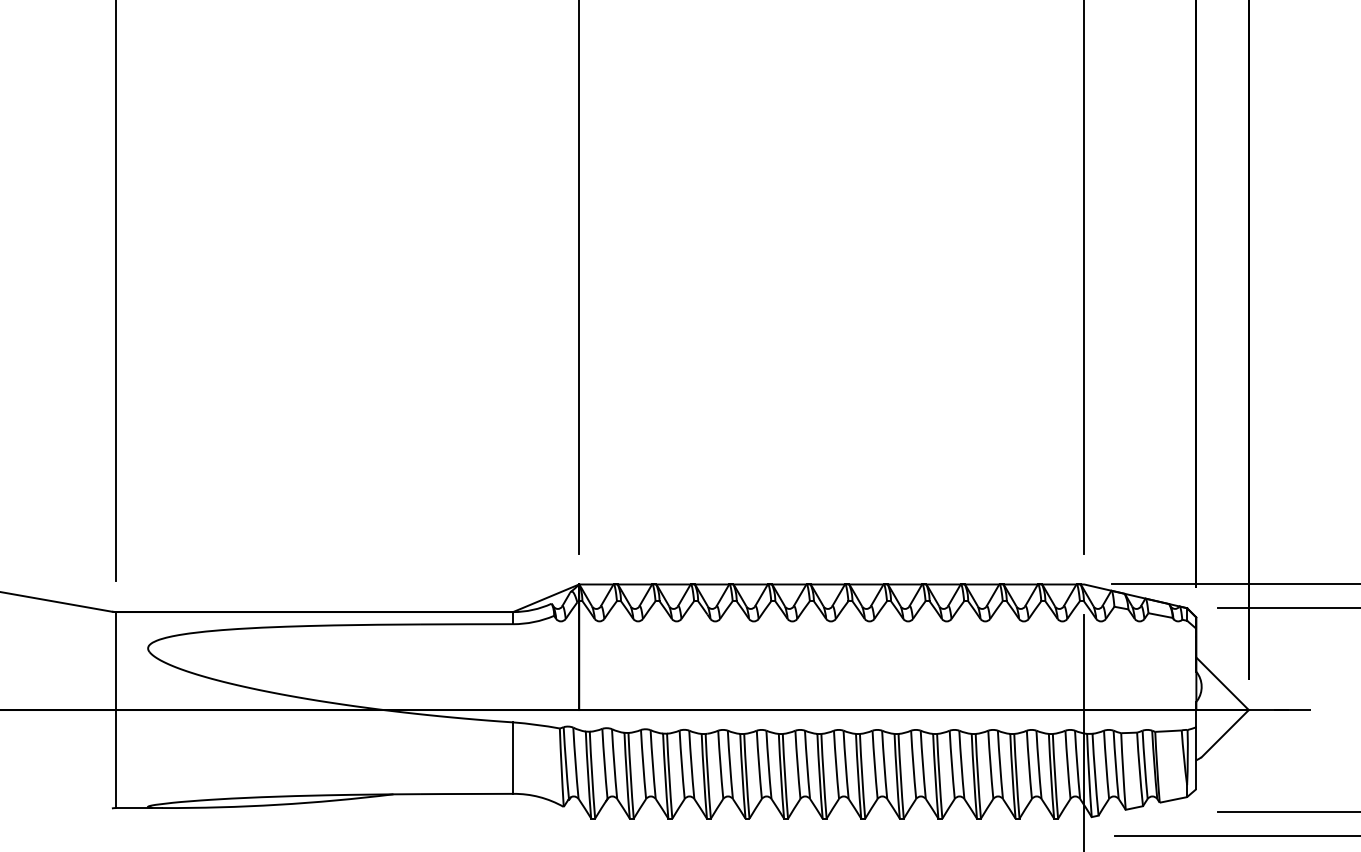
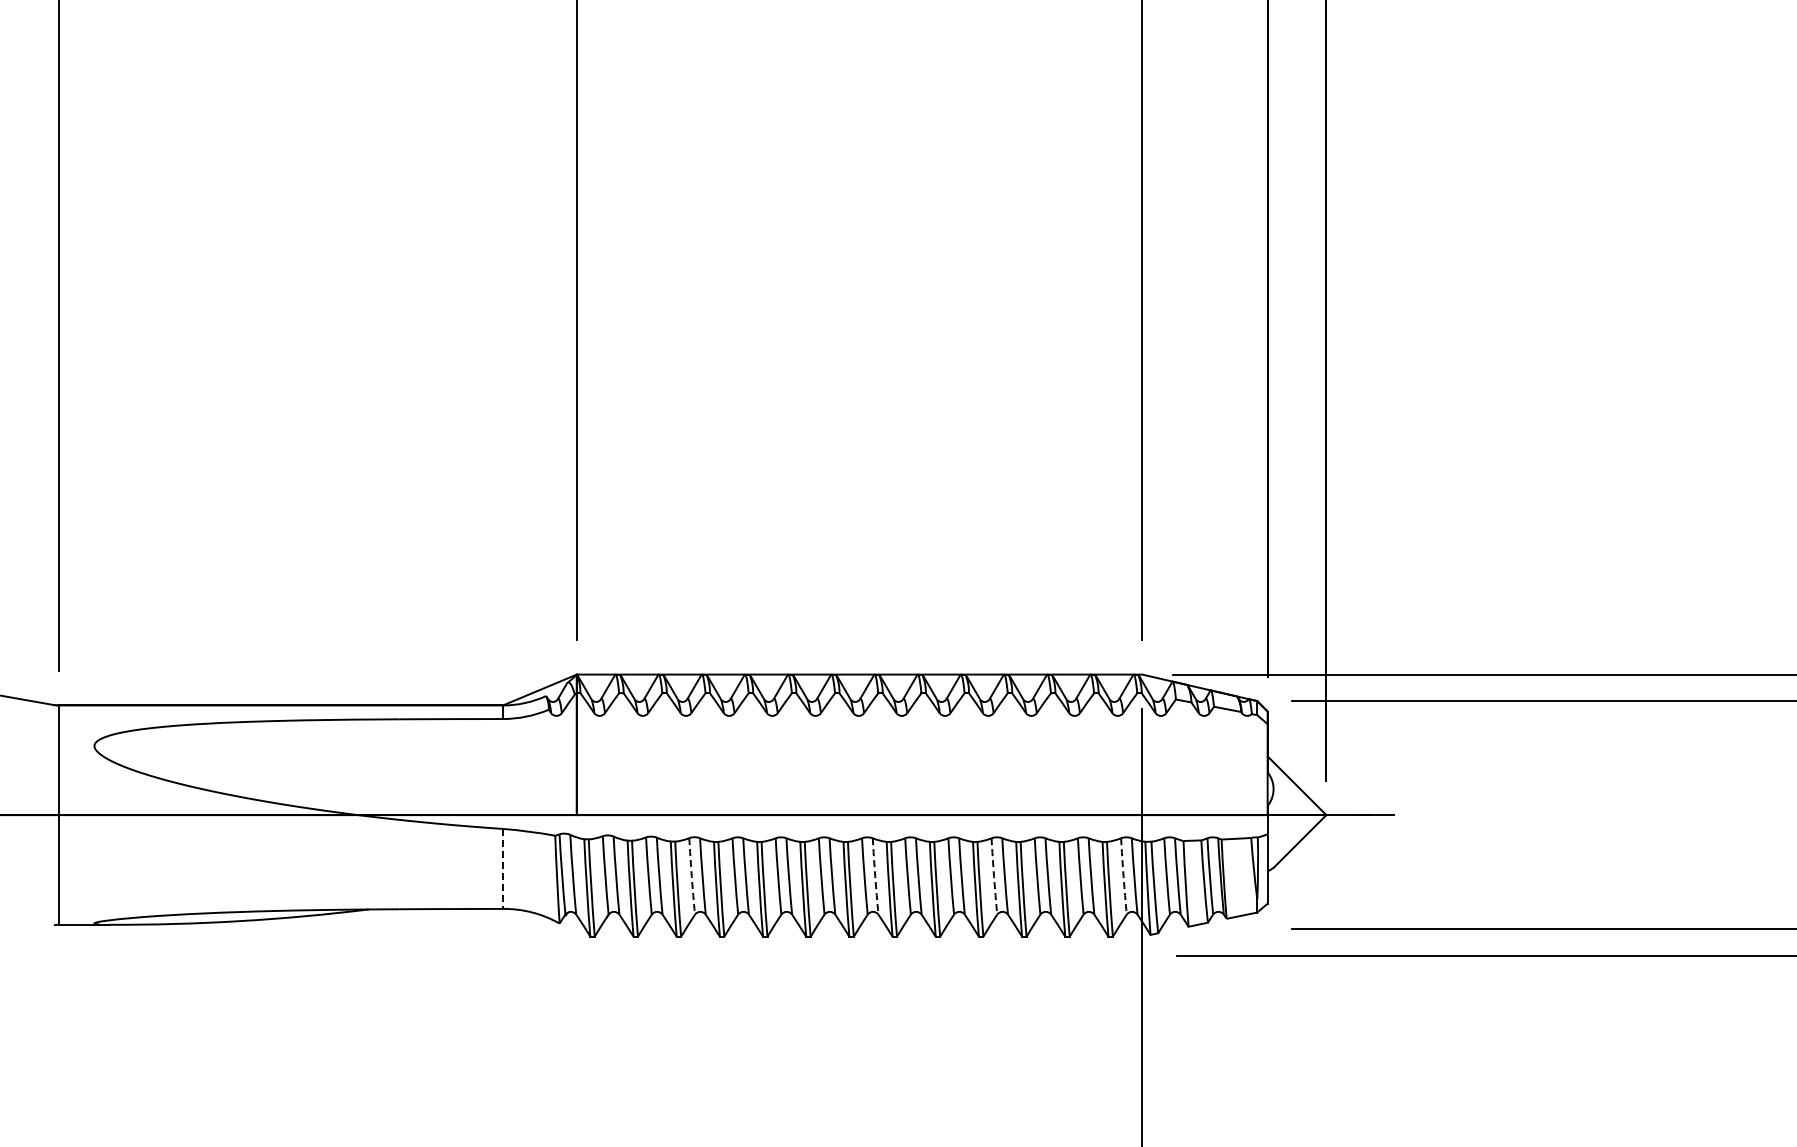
line: (513, 757) -> (503, 868), solid -> dashed
arc: (681, 764) -> (691, 876), solid -> dashed
arc: (845, 764) -> (875, 876), solid -> dashed
arc: (952, 764) -> (994, 876), solid -> dashed
arc: (1067, 764) -> (1123, 876), solid -> dashed

